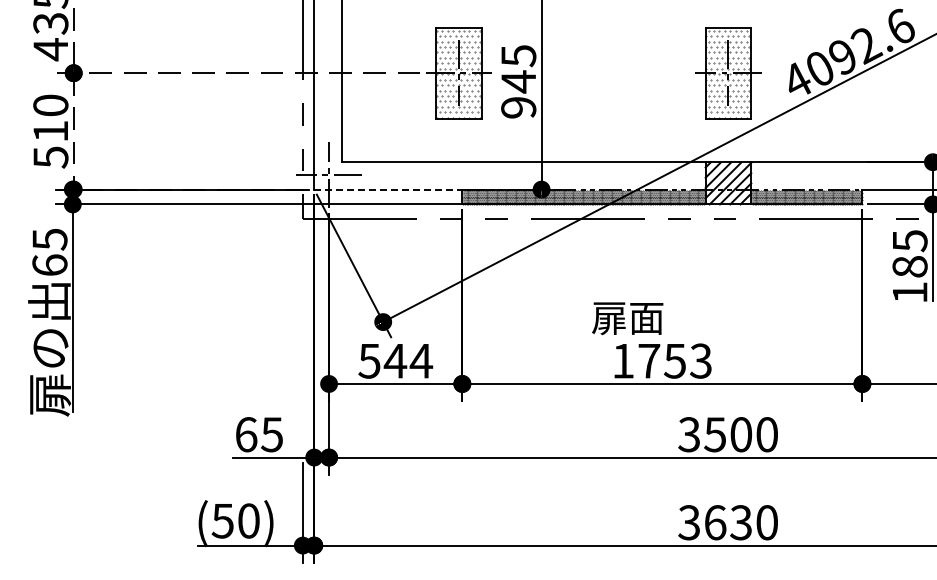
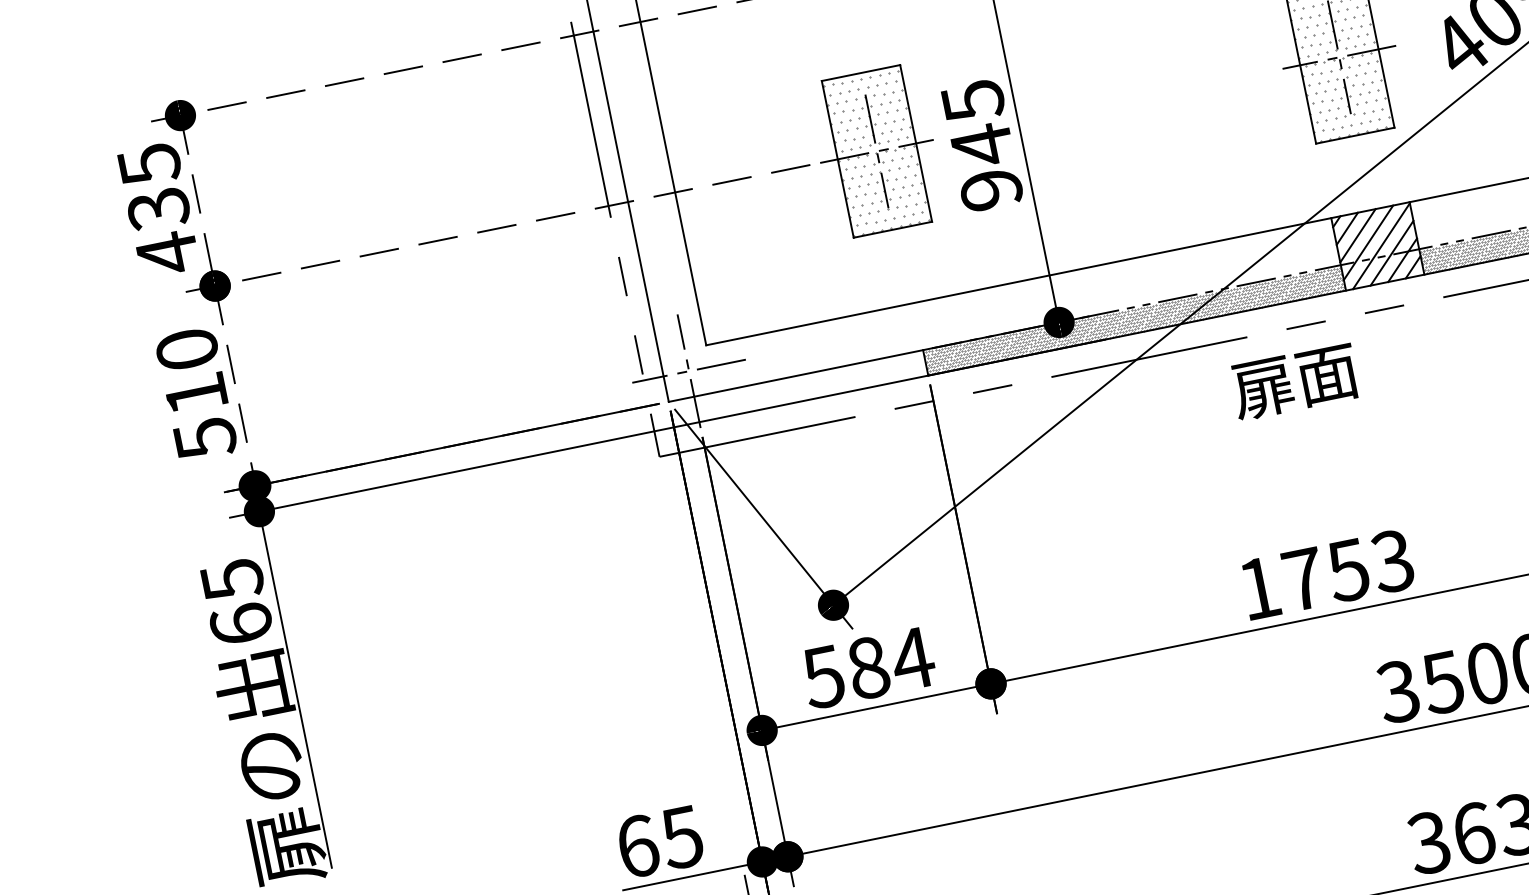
line: (388, 189) -> (796, 375), dashed -> solid
text: (627, 318) -> (1294, 381), moved
text: (395, 360) -> (868, 666), 544 -> 584

